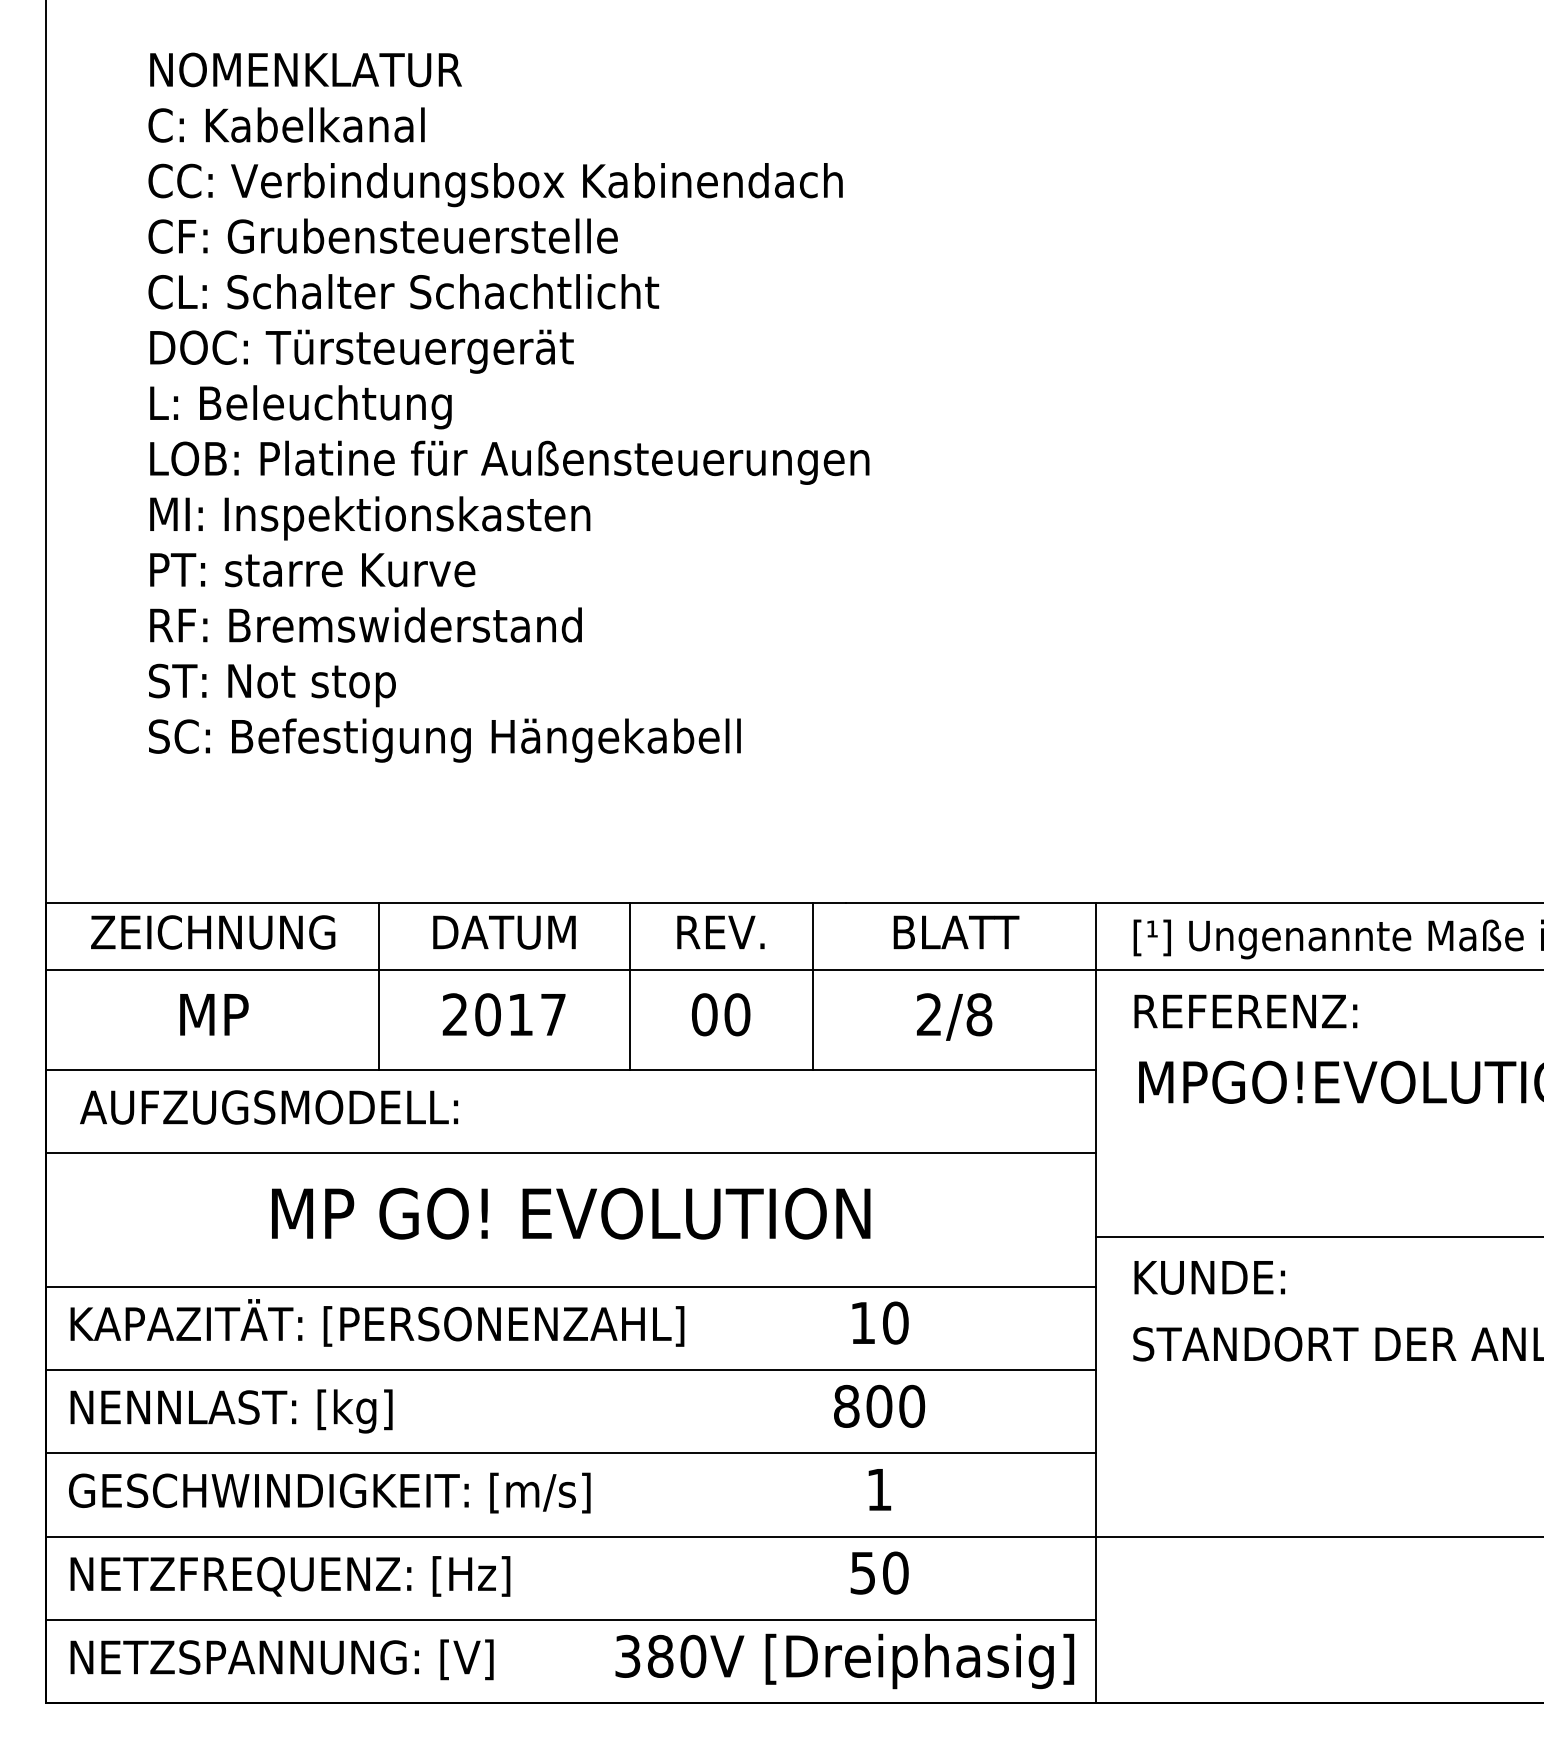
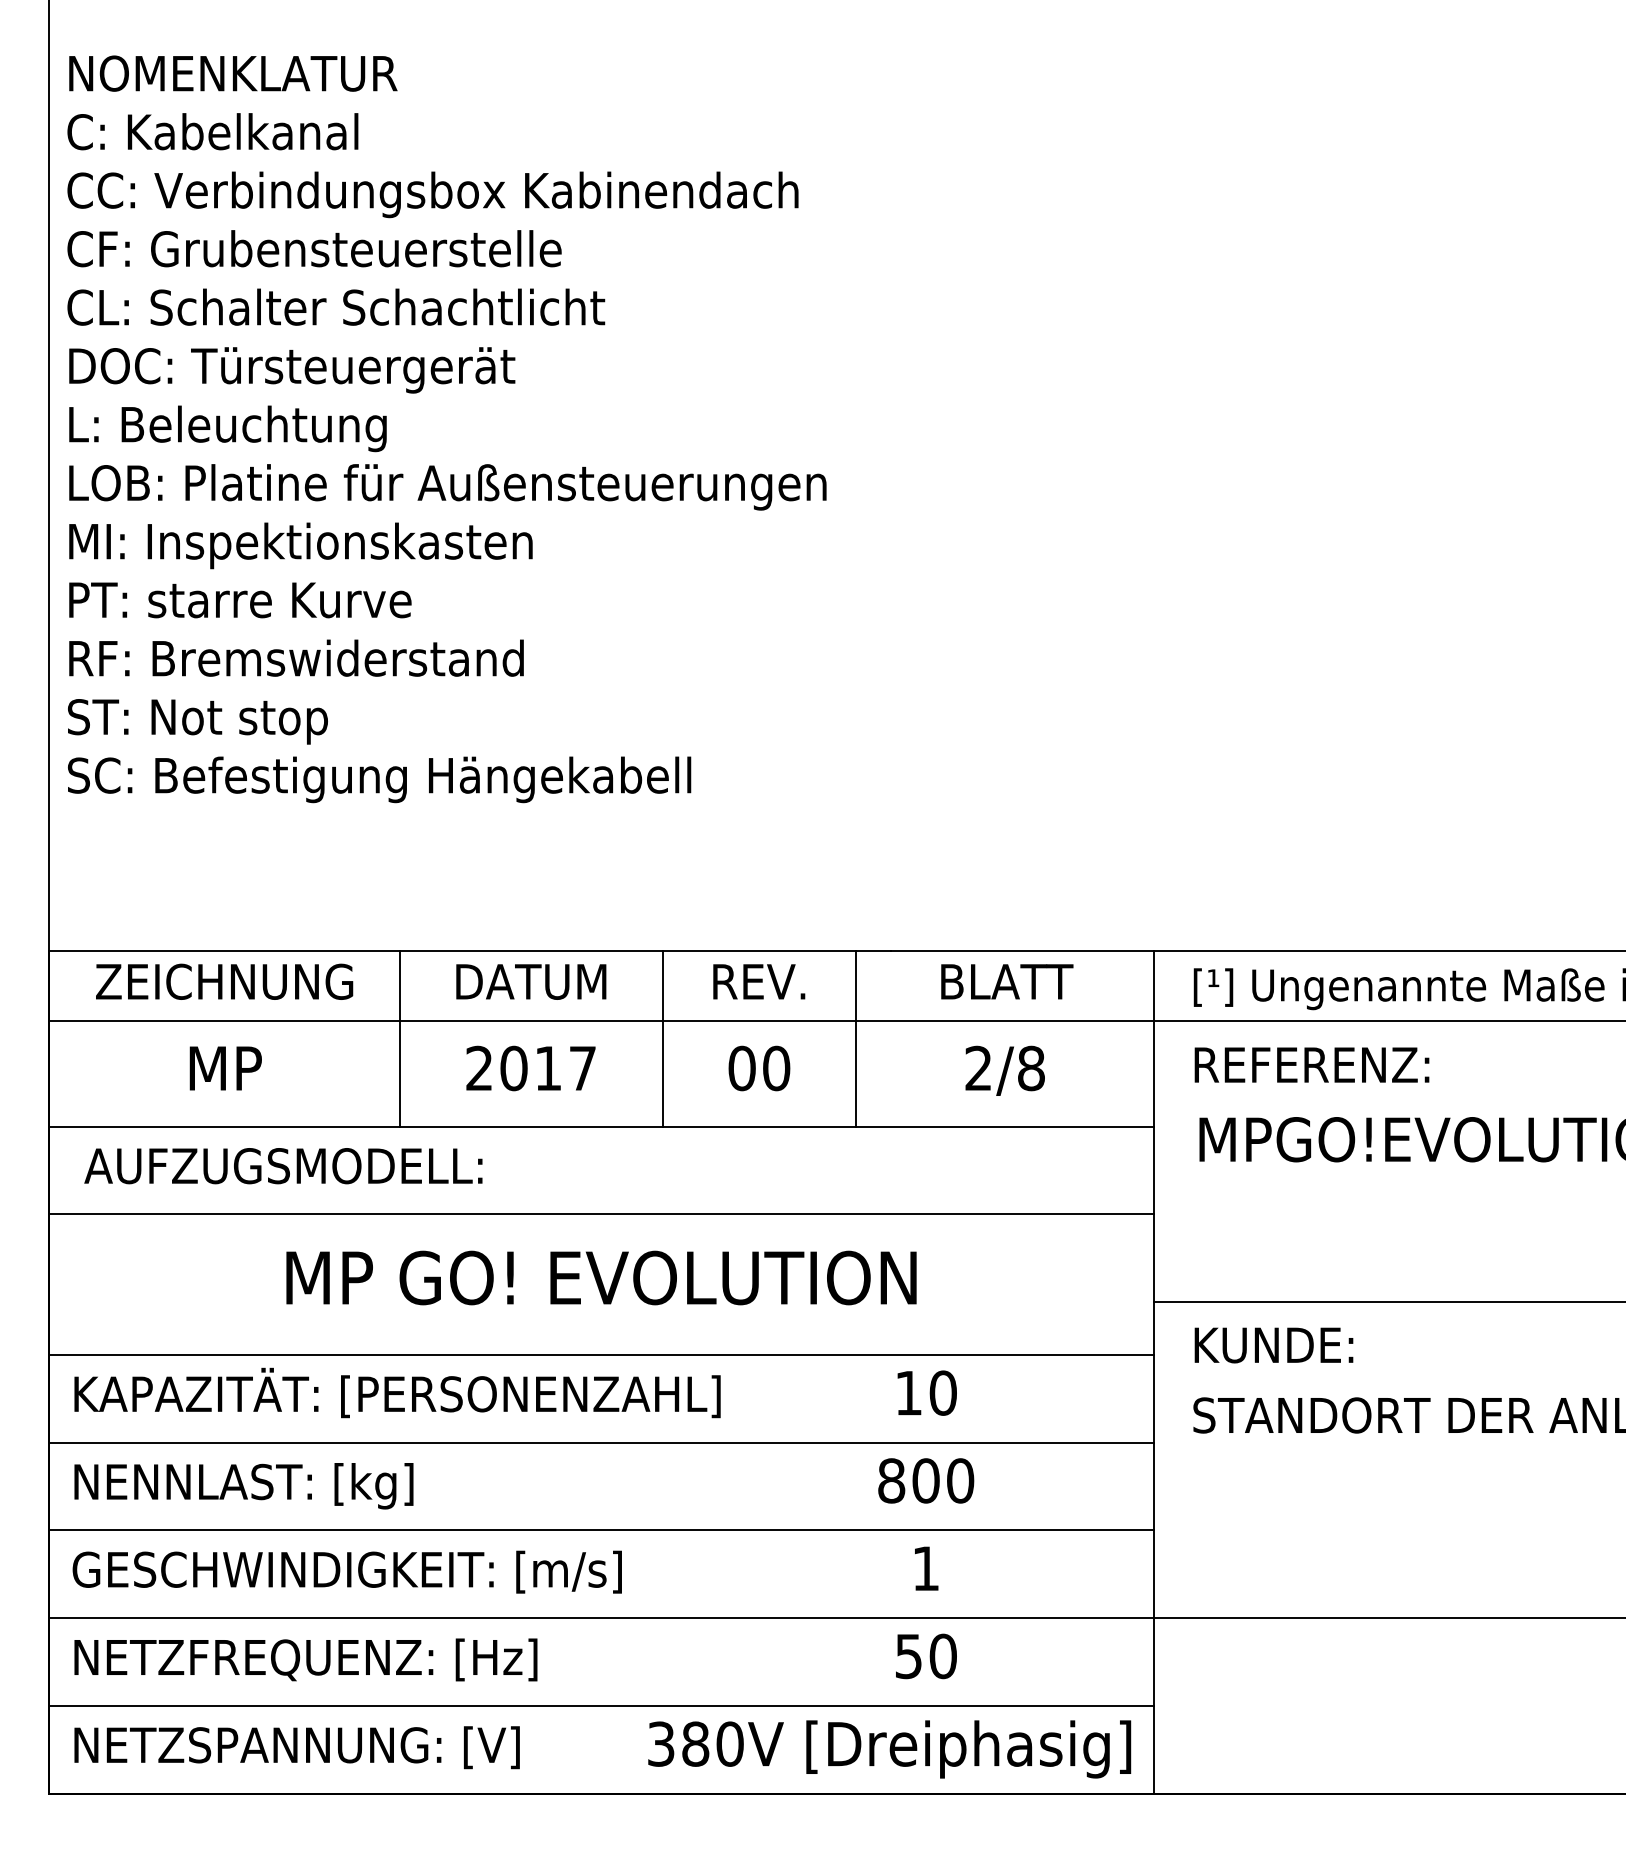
text: (508, 407) -> (446, 429), moved

